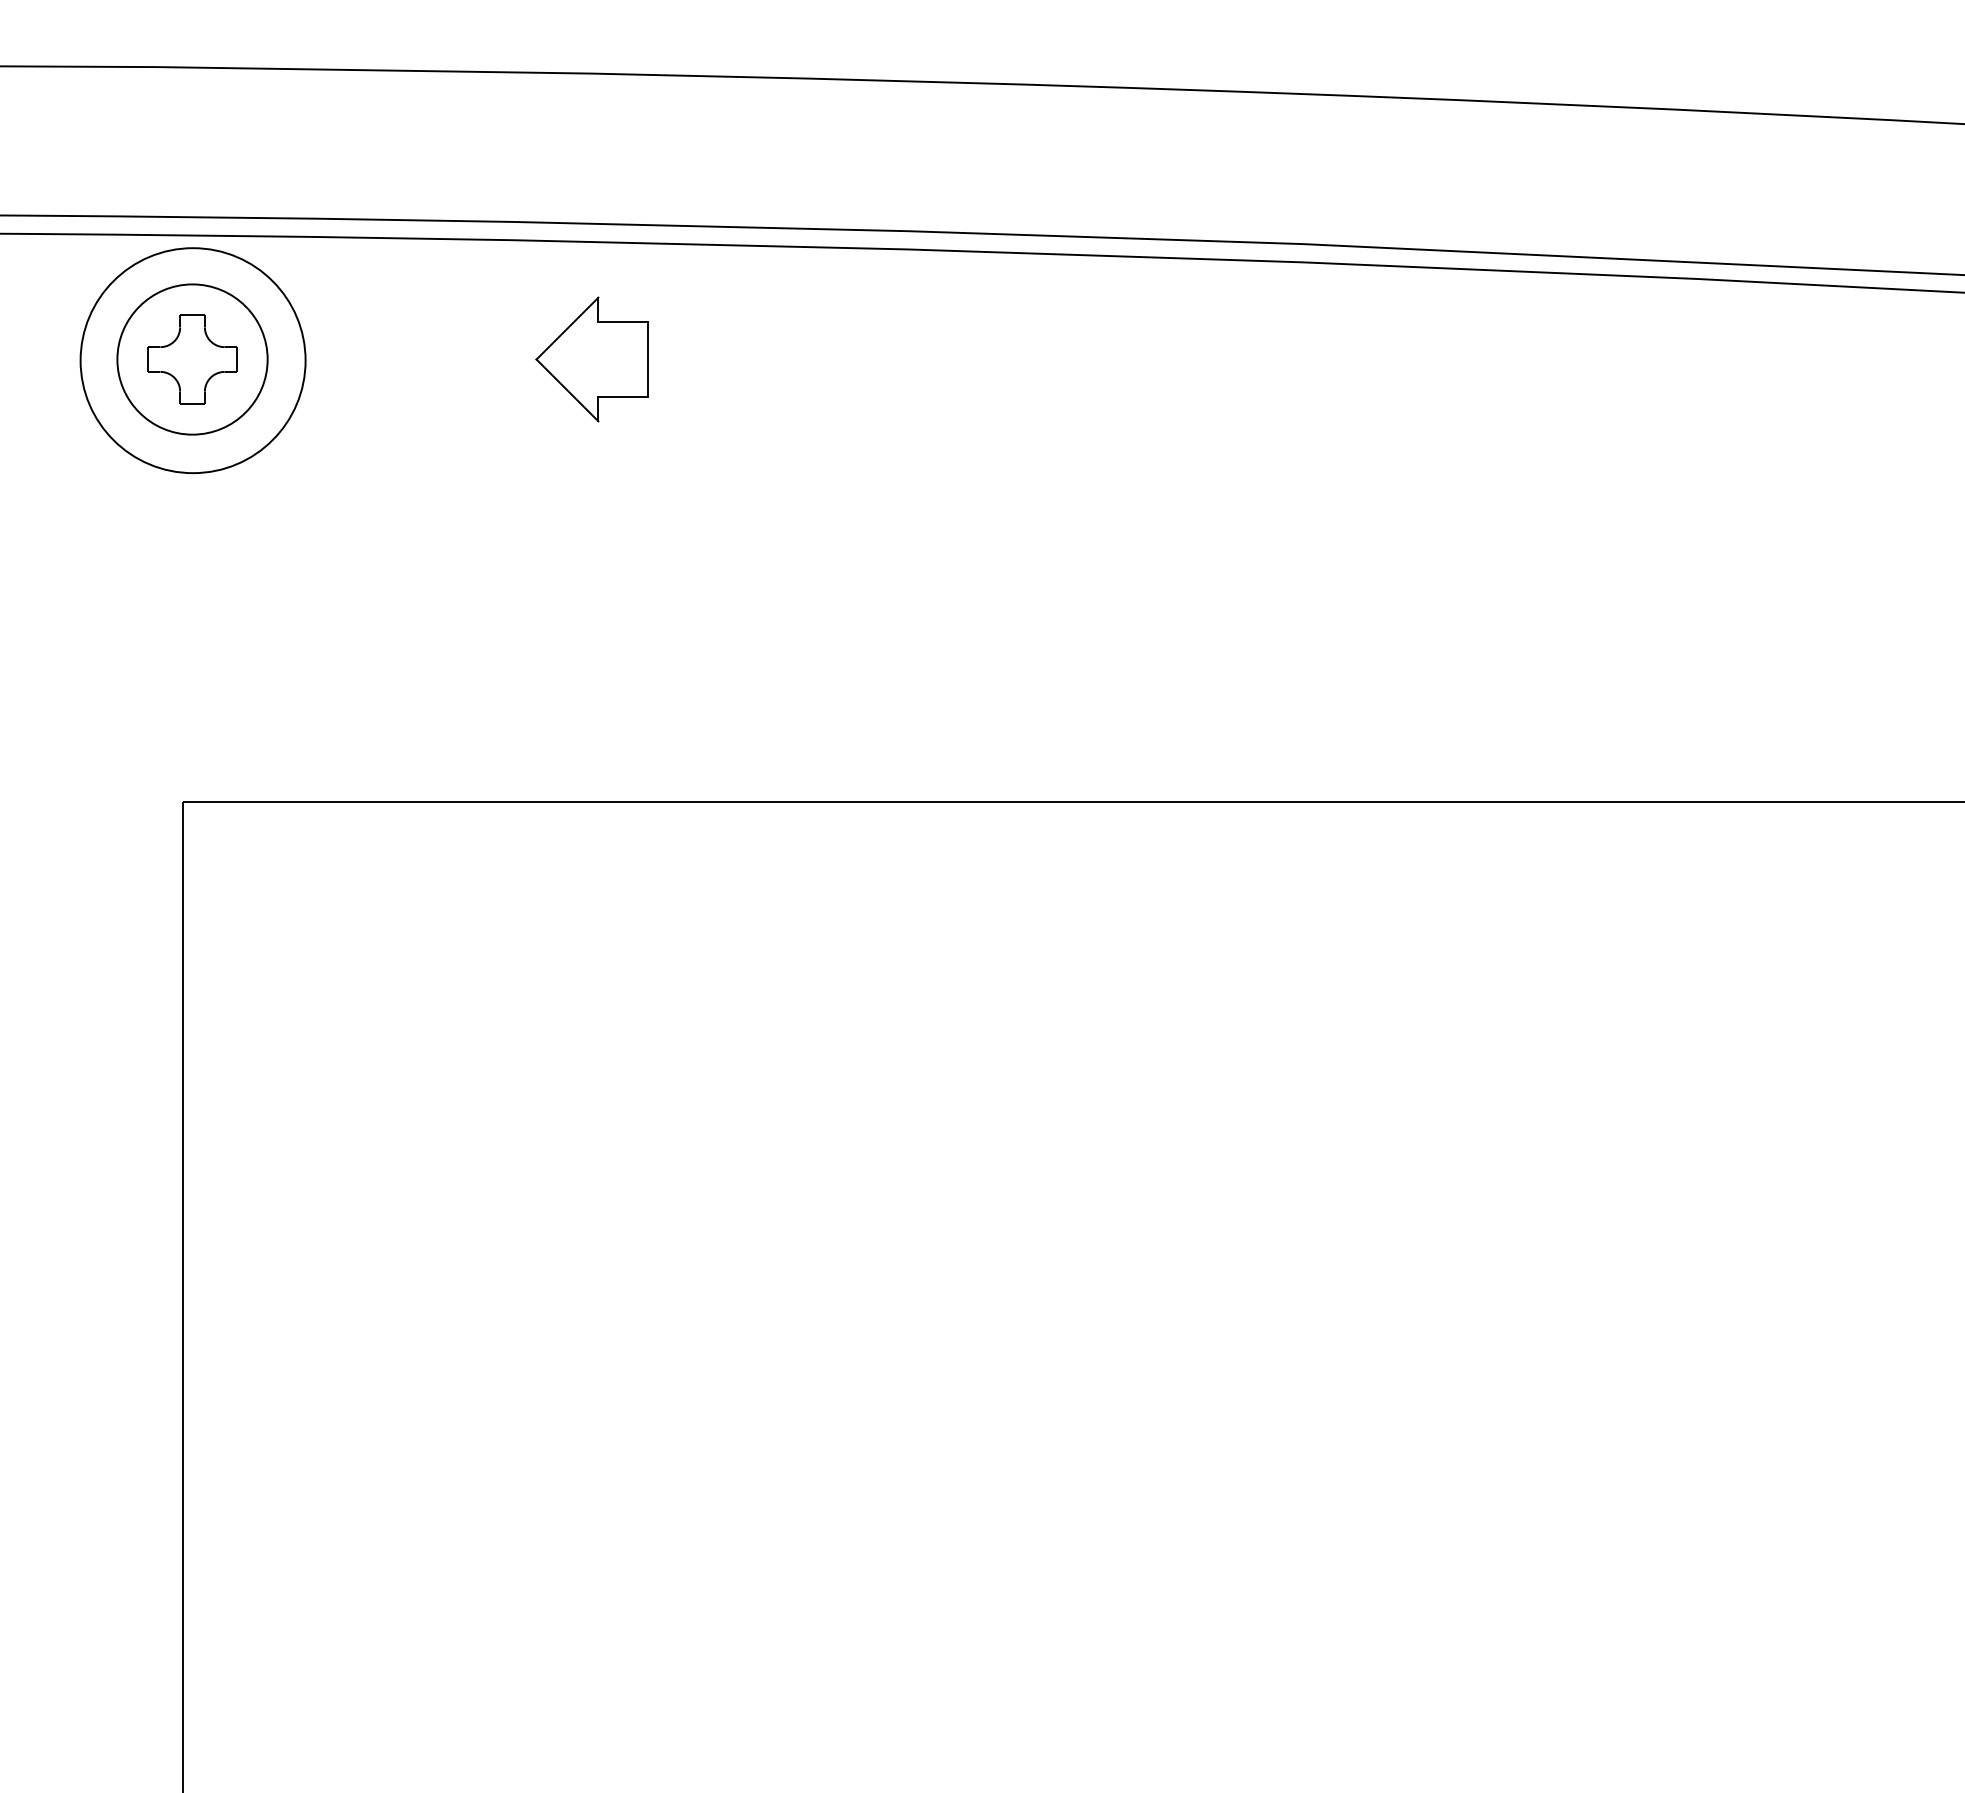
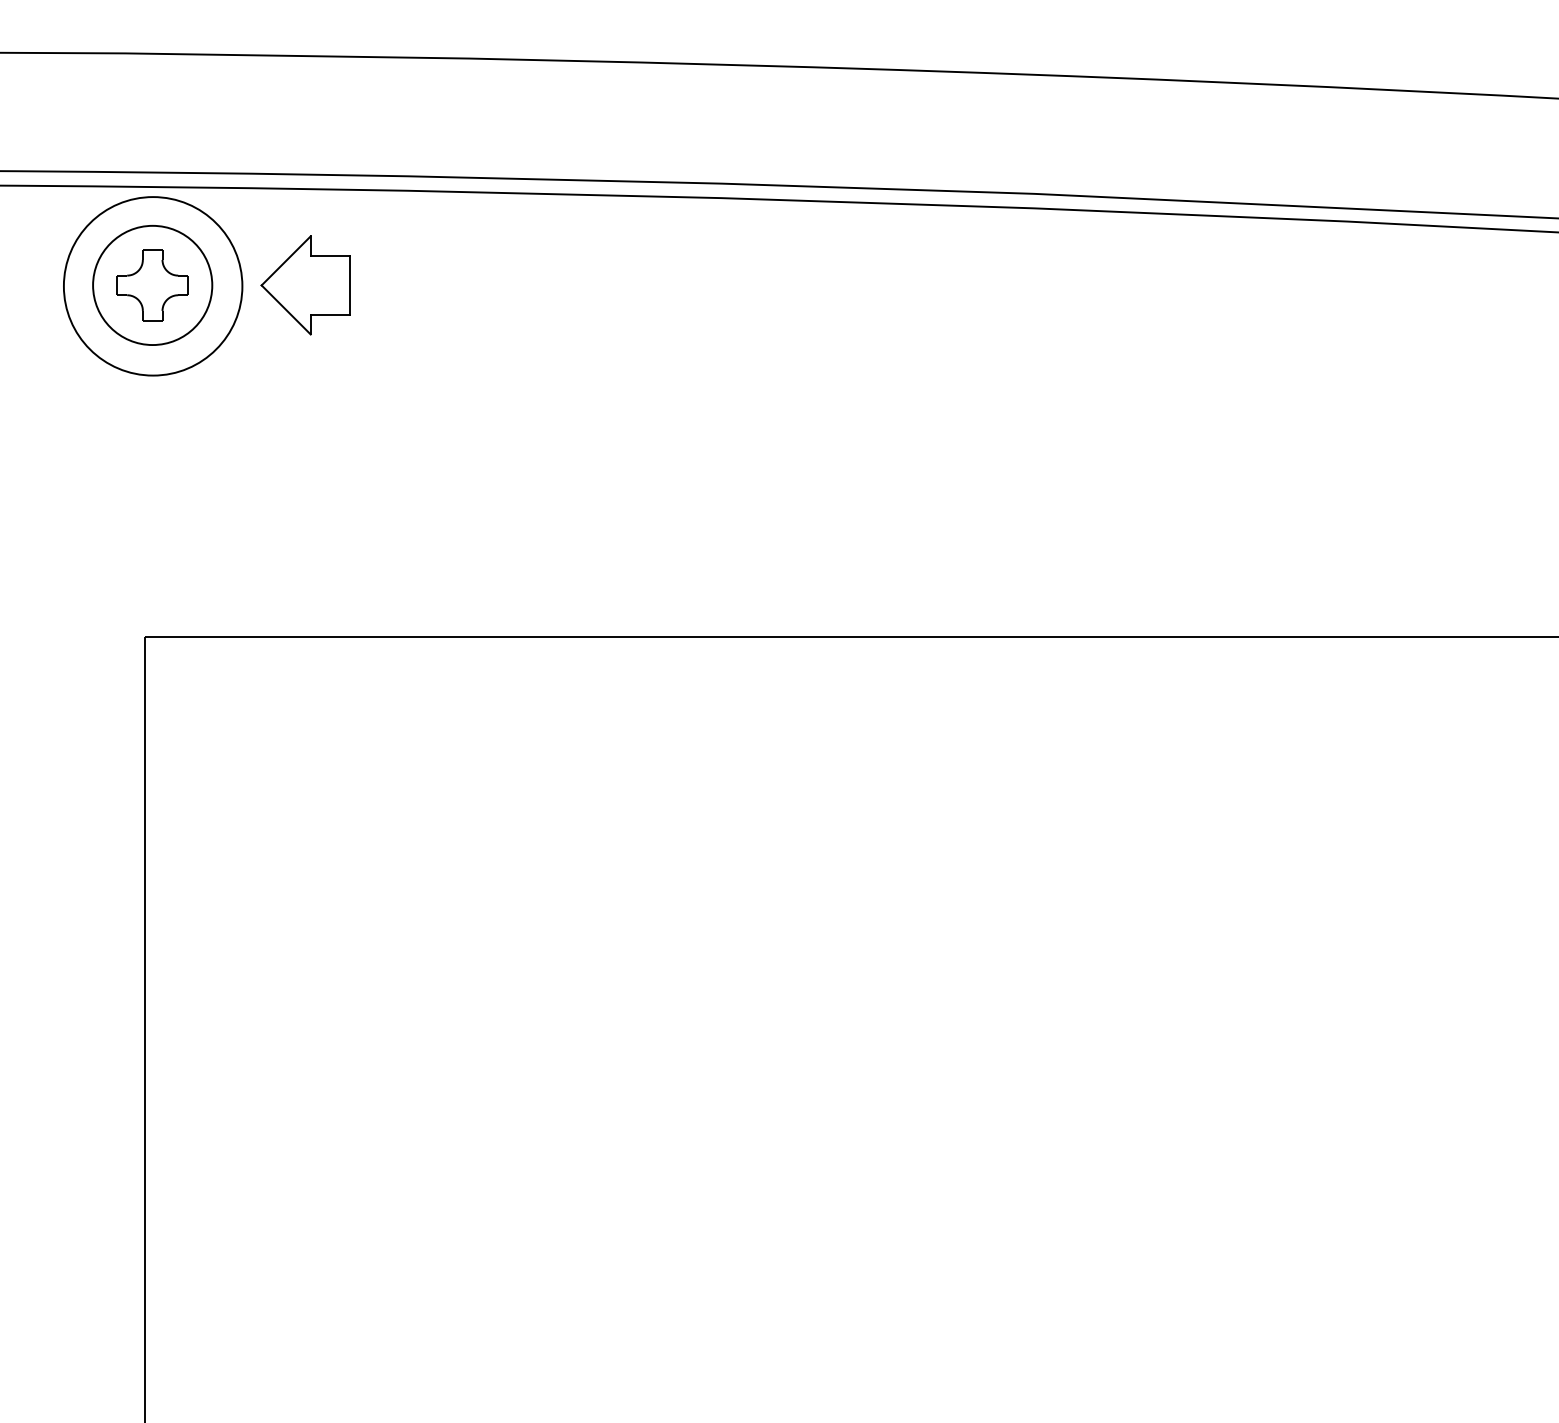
part: (591, 359) -> (305, 285), moved

